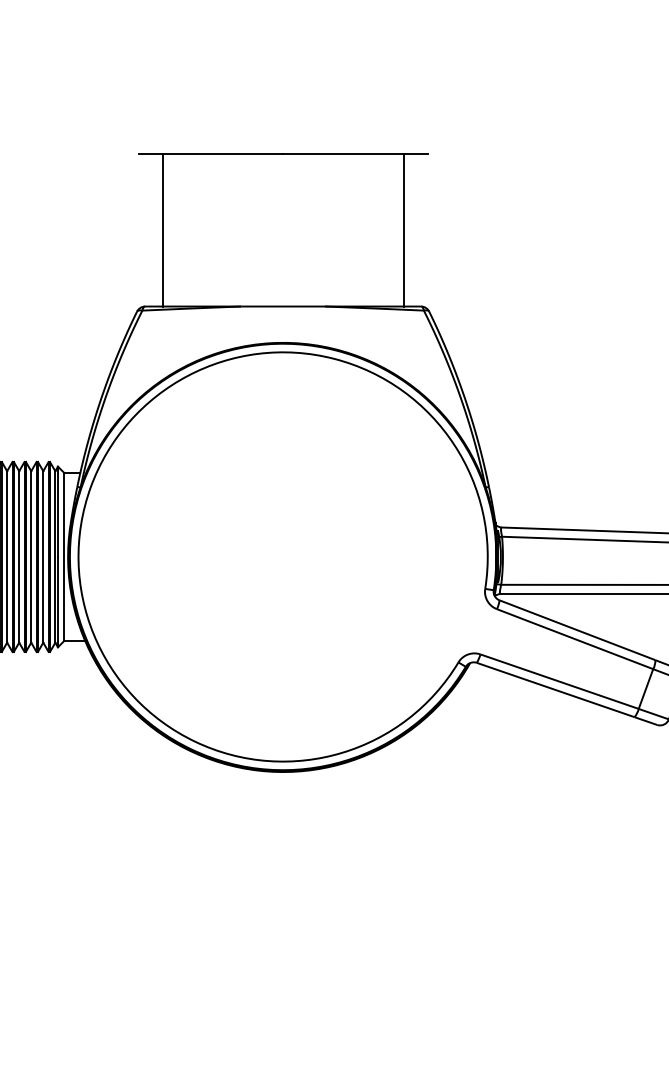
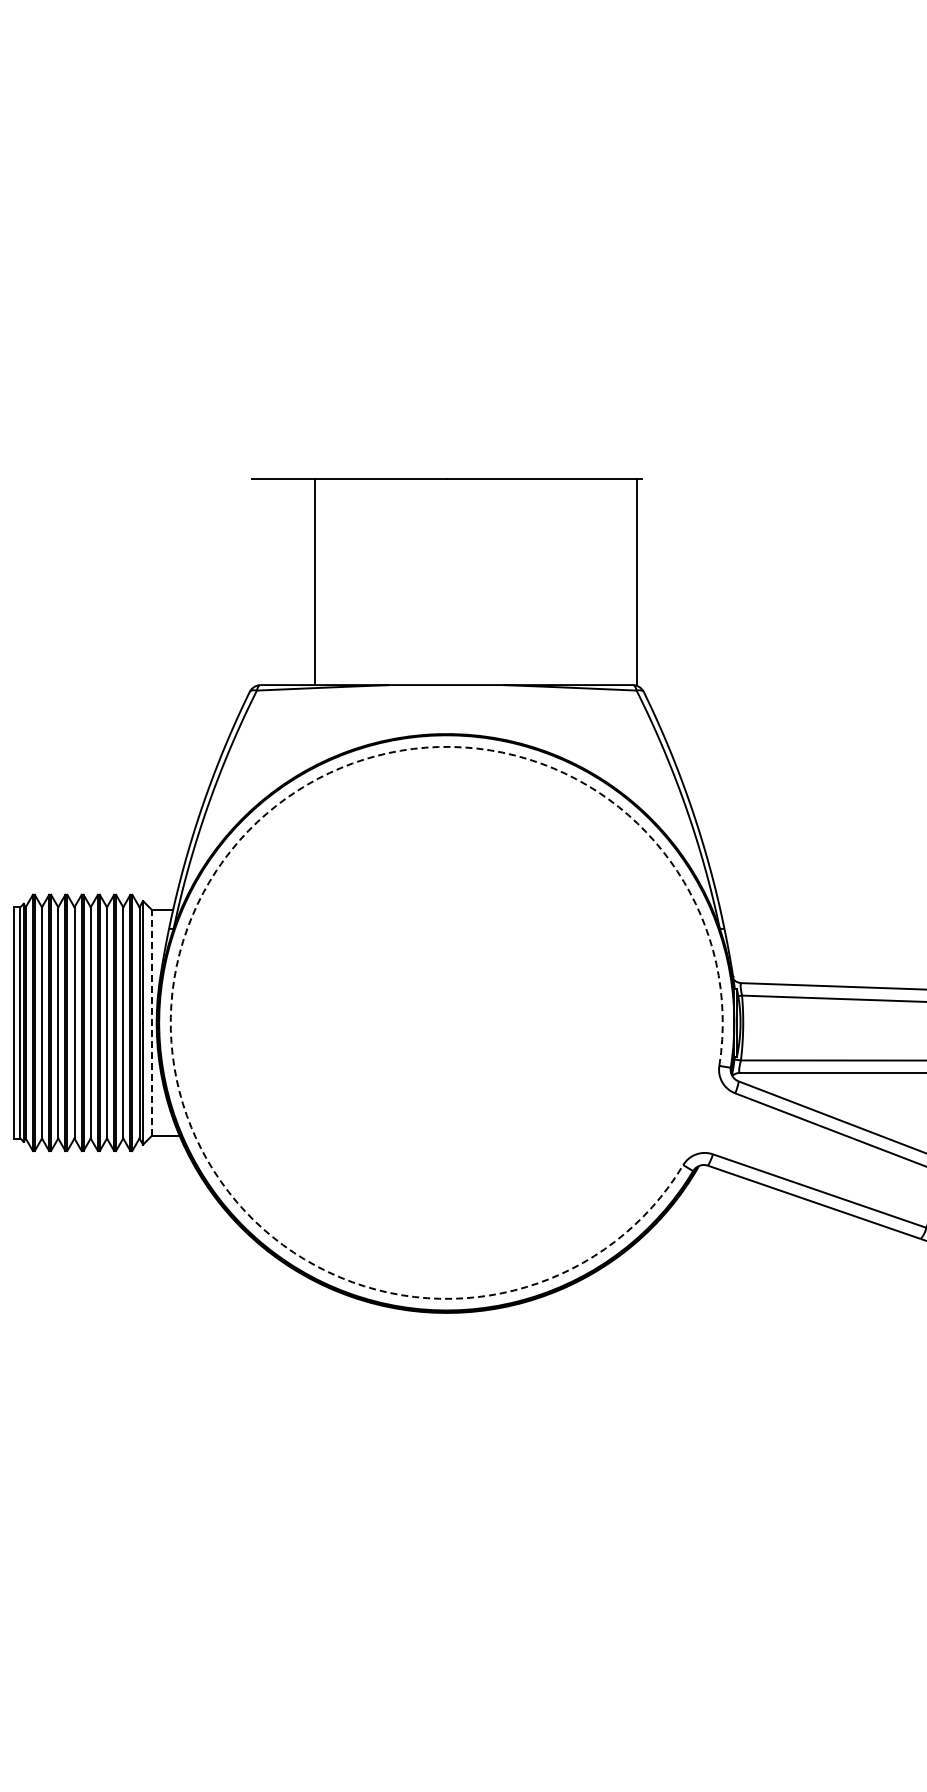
line: (162, 230) -> (315, 582), moved
line: (403, 230) -> (637, 582), moved
arc: (90, 486) -> (187, 928), solid -> dashed
line: (64, 556) -> (151, 1022), solid -> dashed

